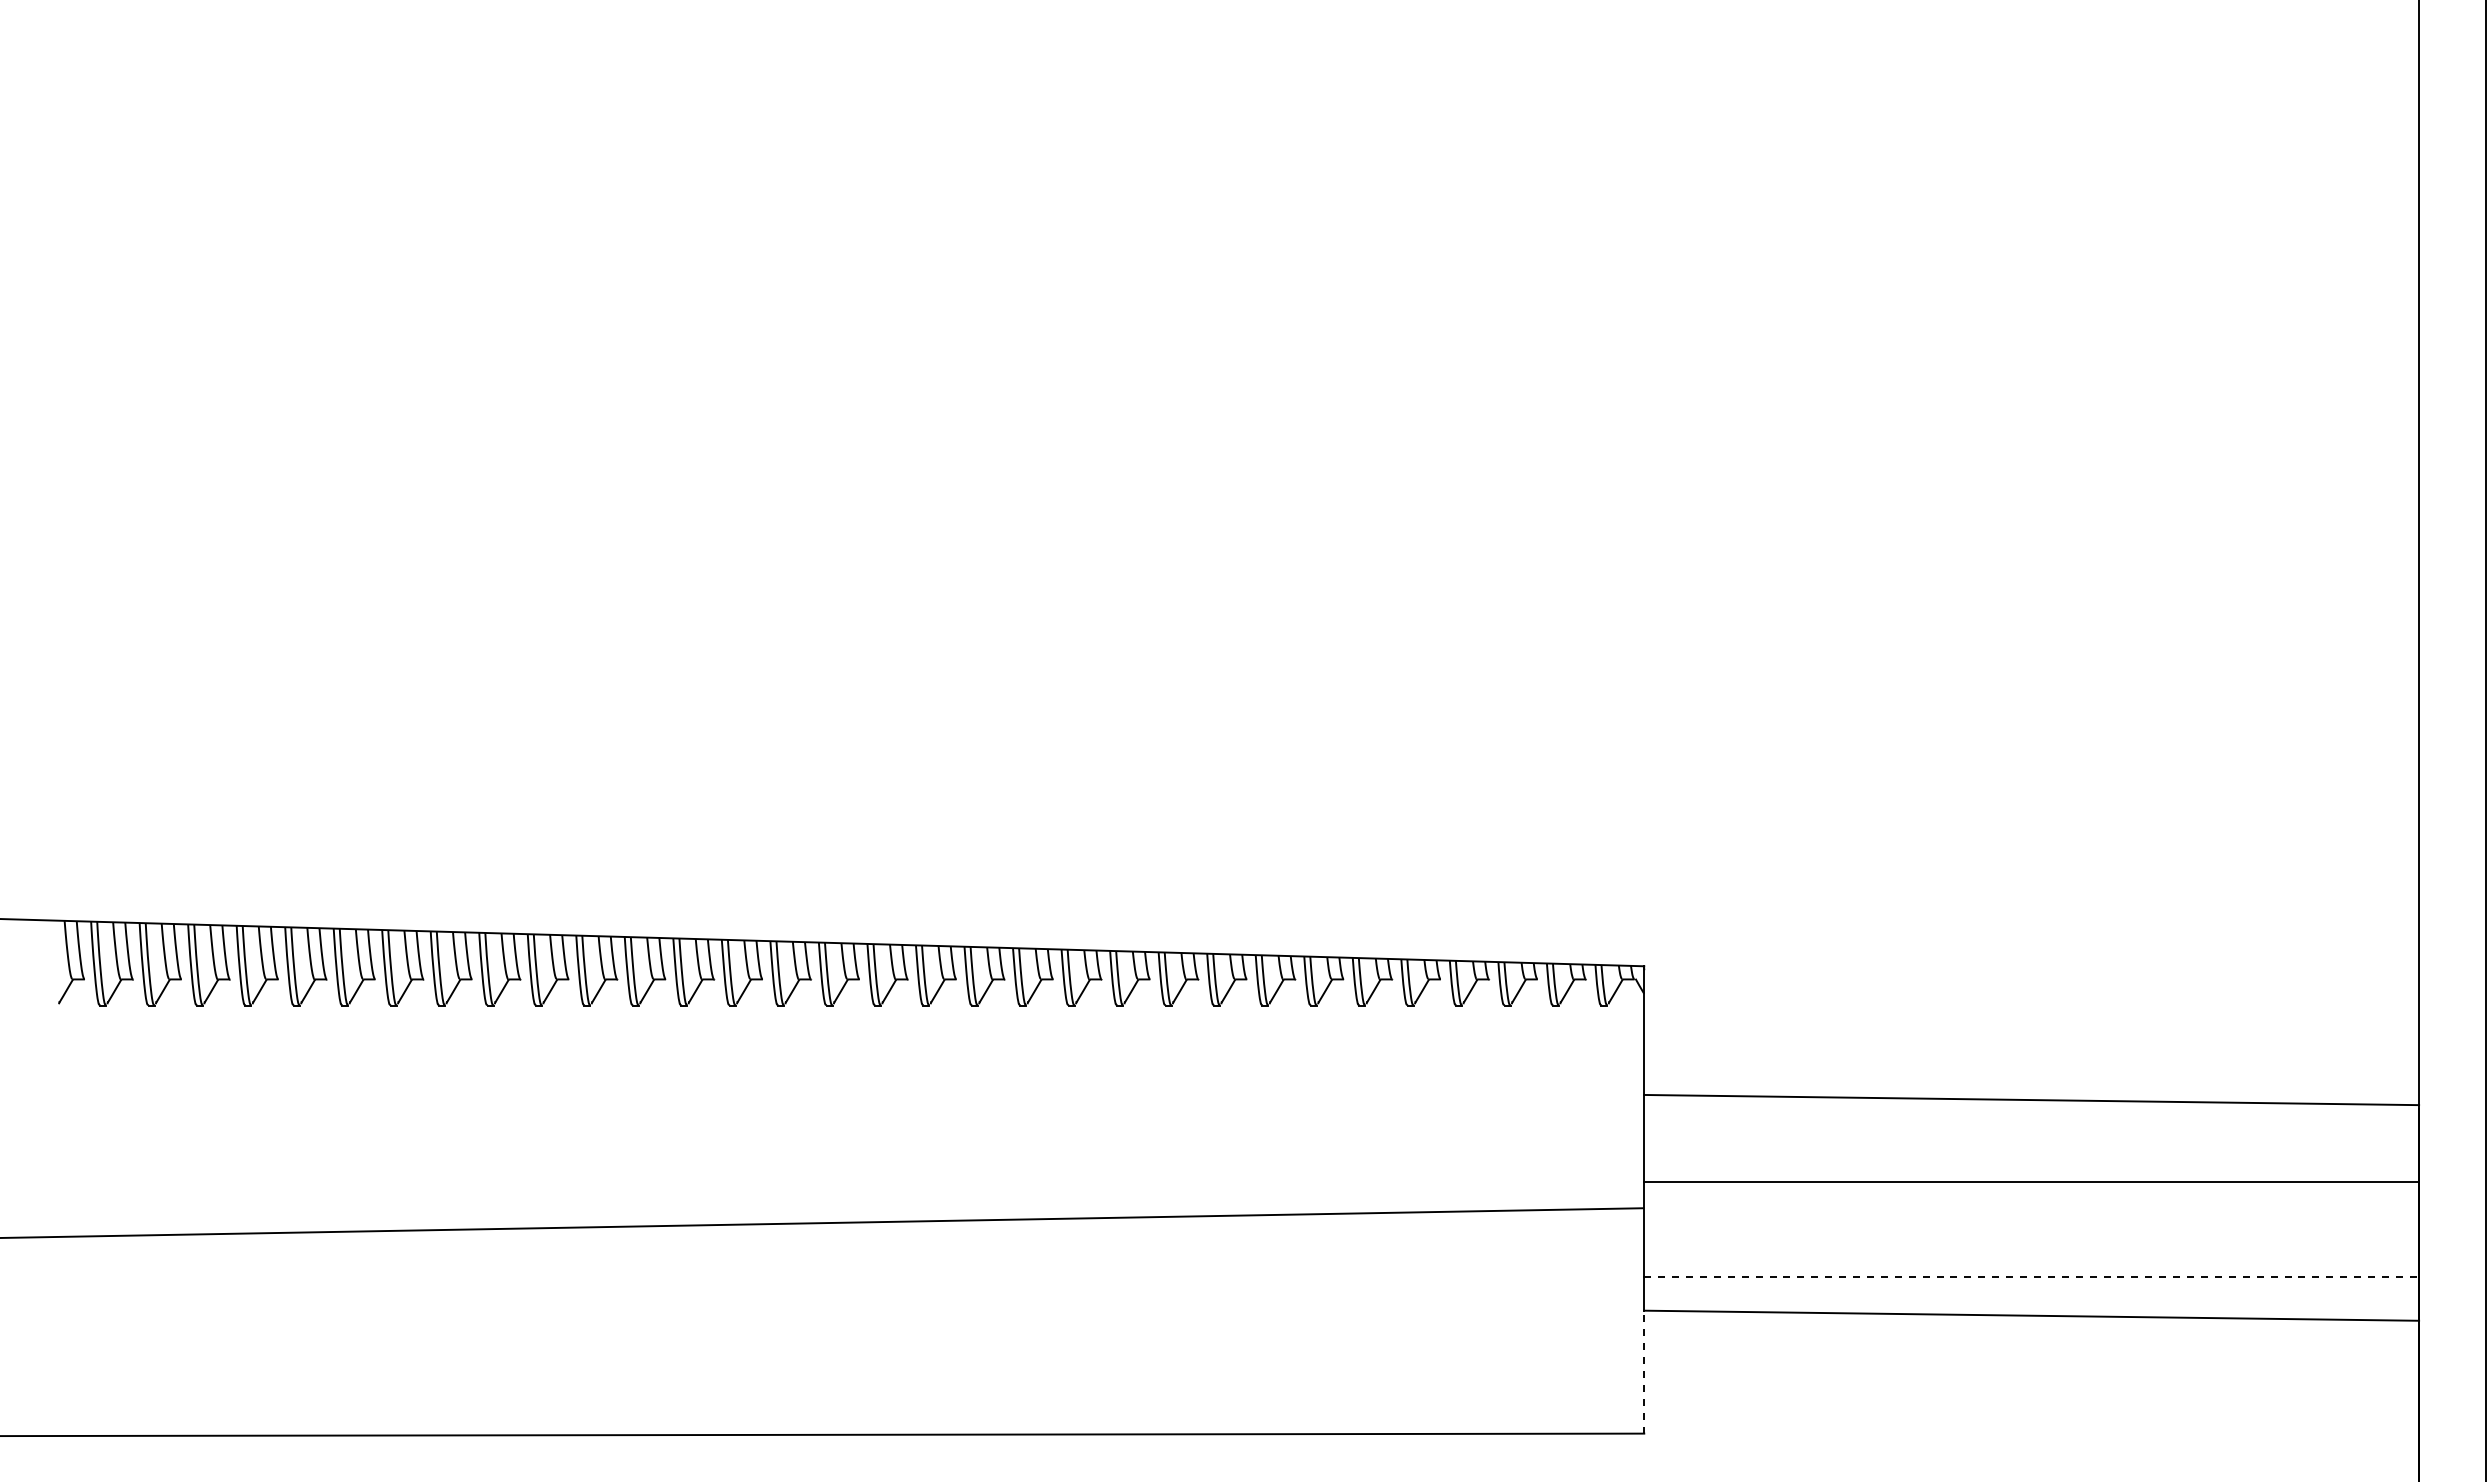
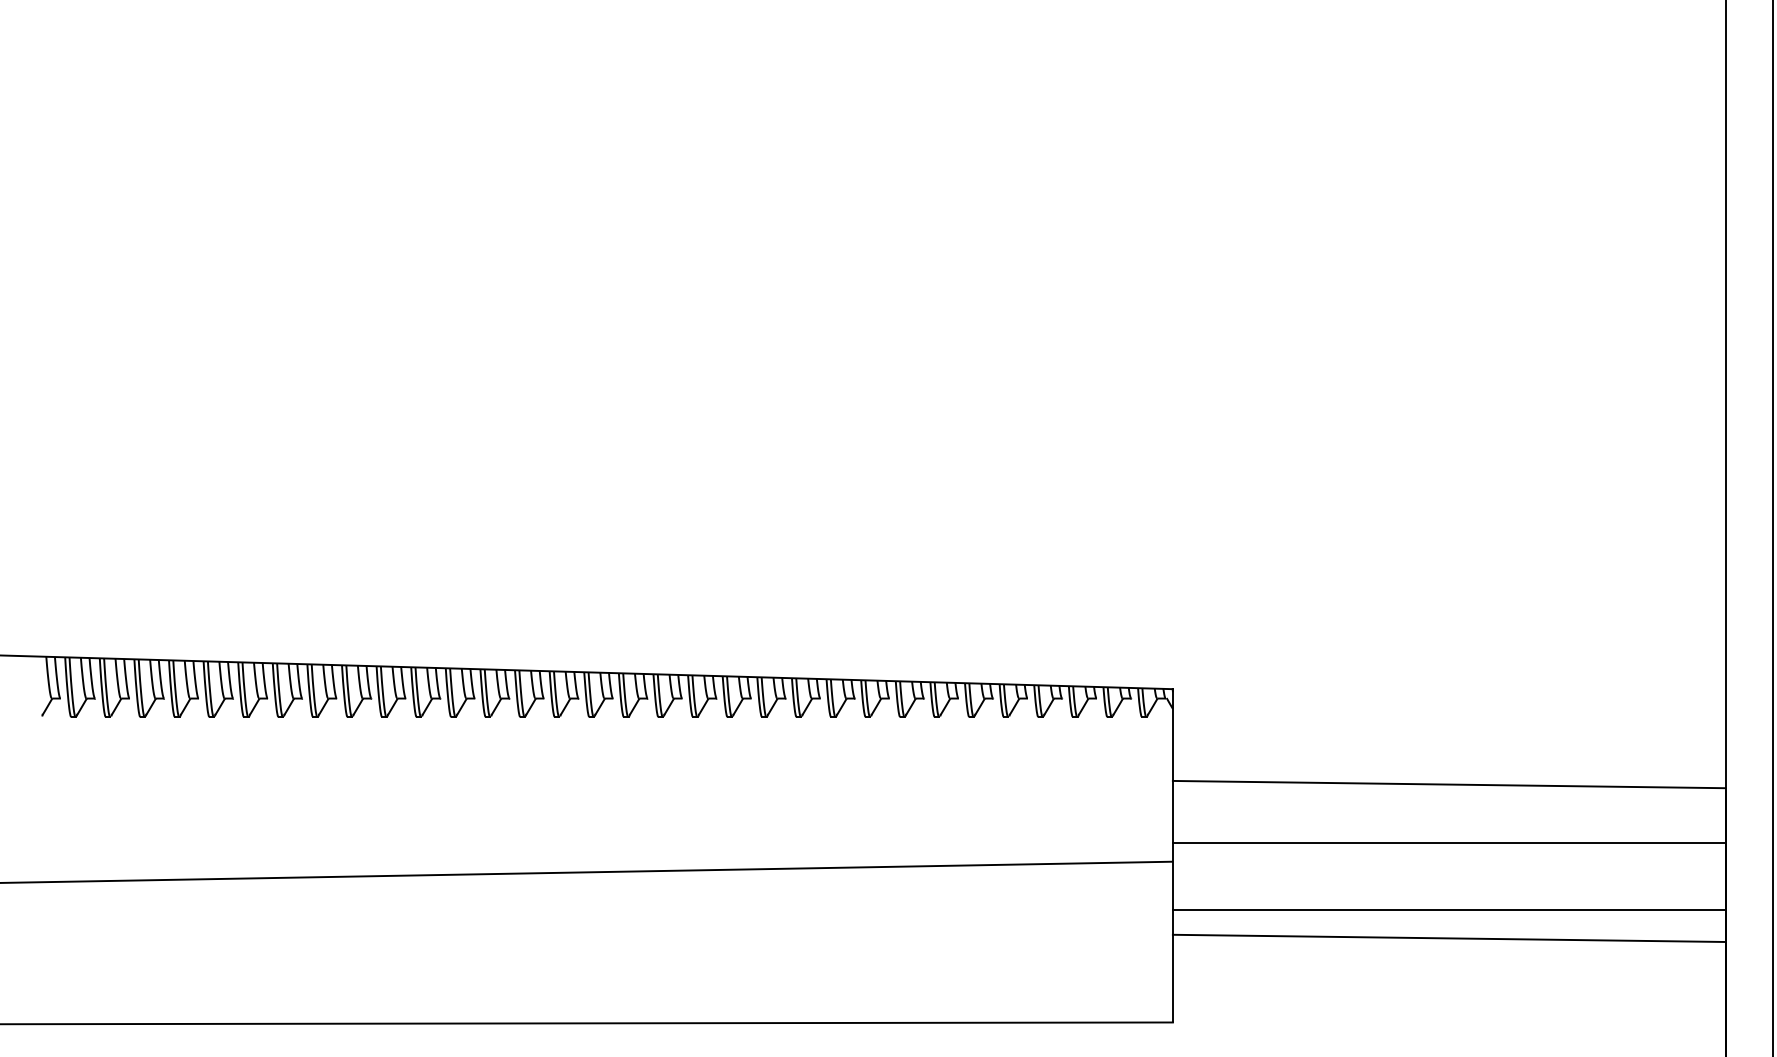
line: (2032, 1276) -> (1449, 910), dashed -> solid
line: (1644, 1371) -> (1173, 978), dashed -> solid

